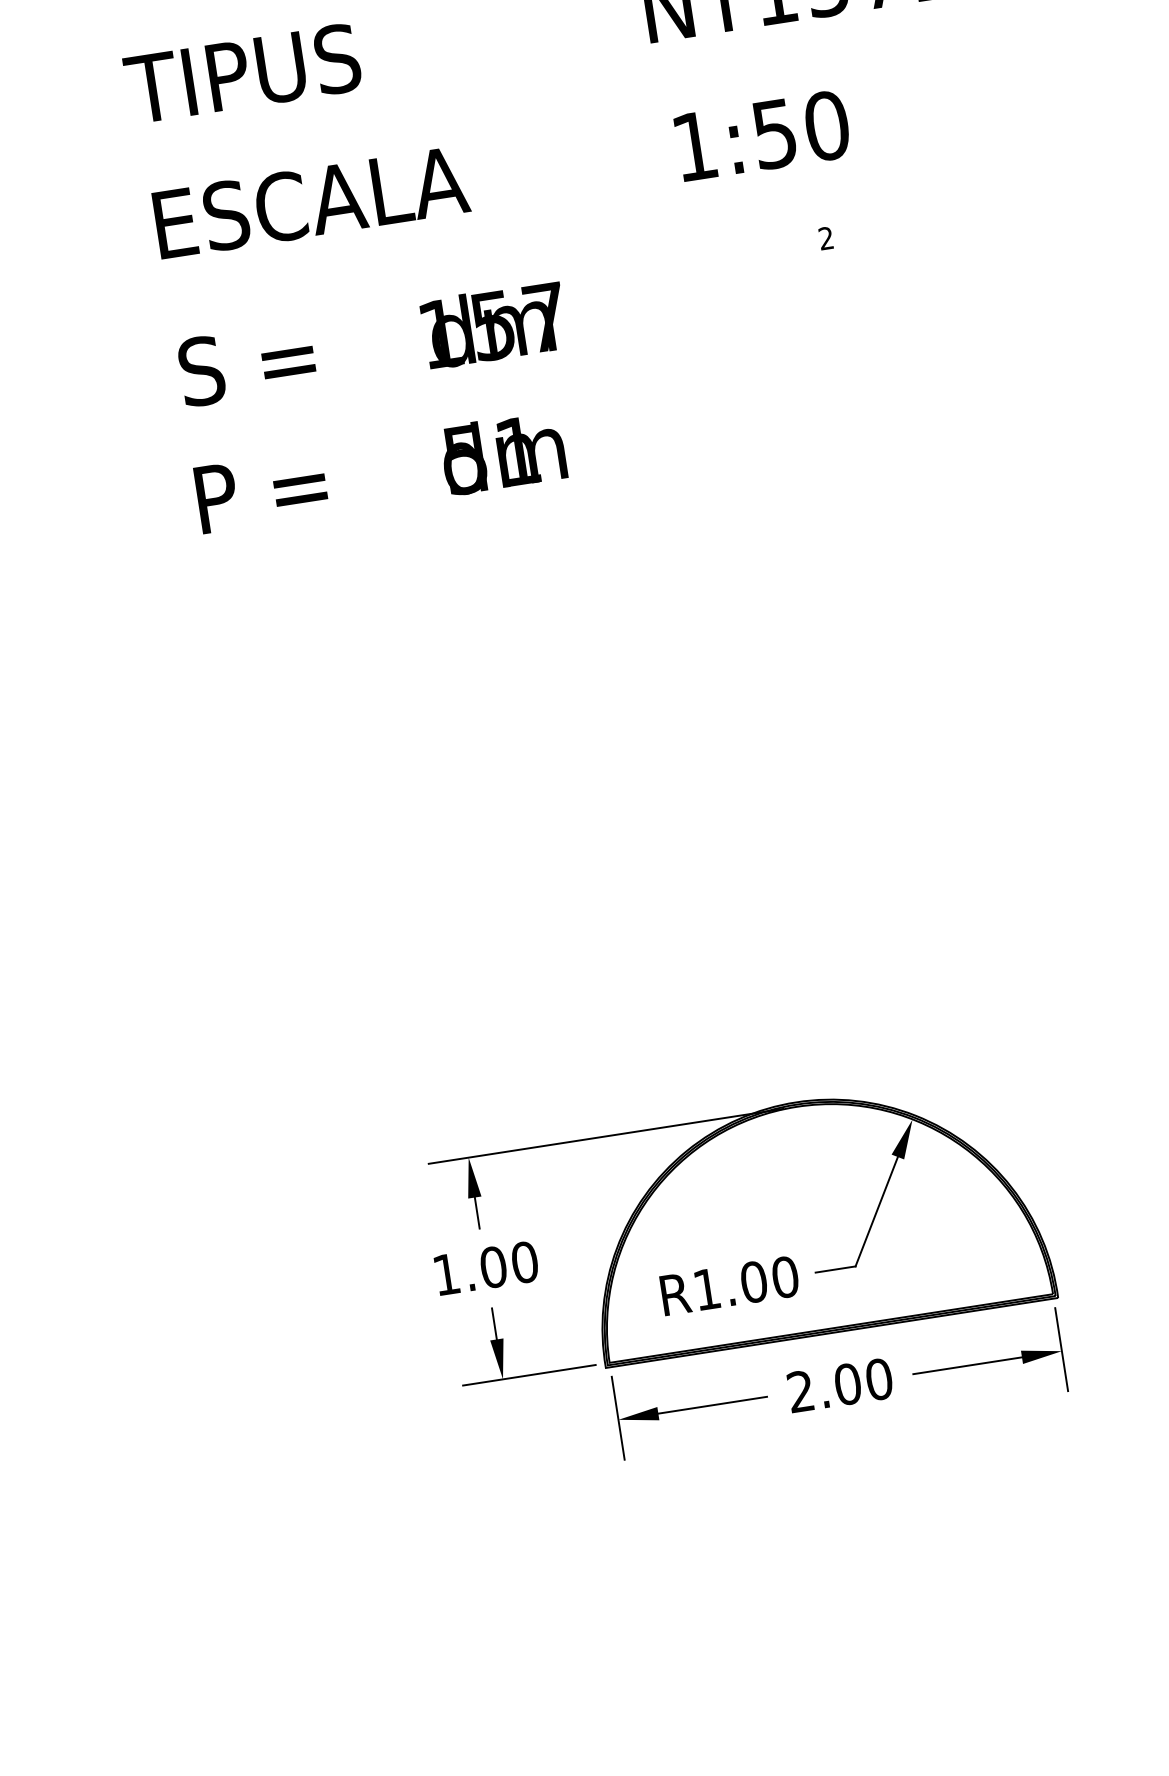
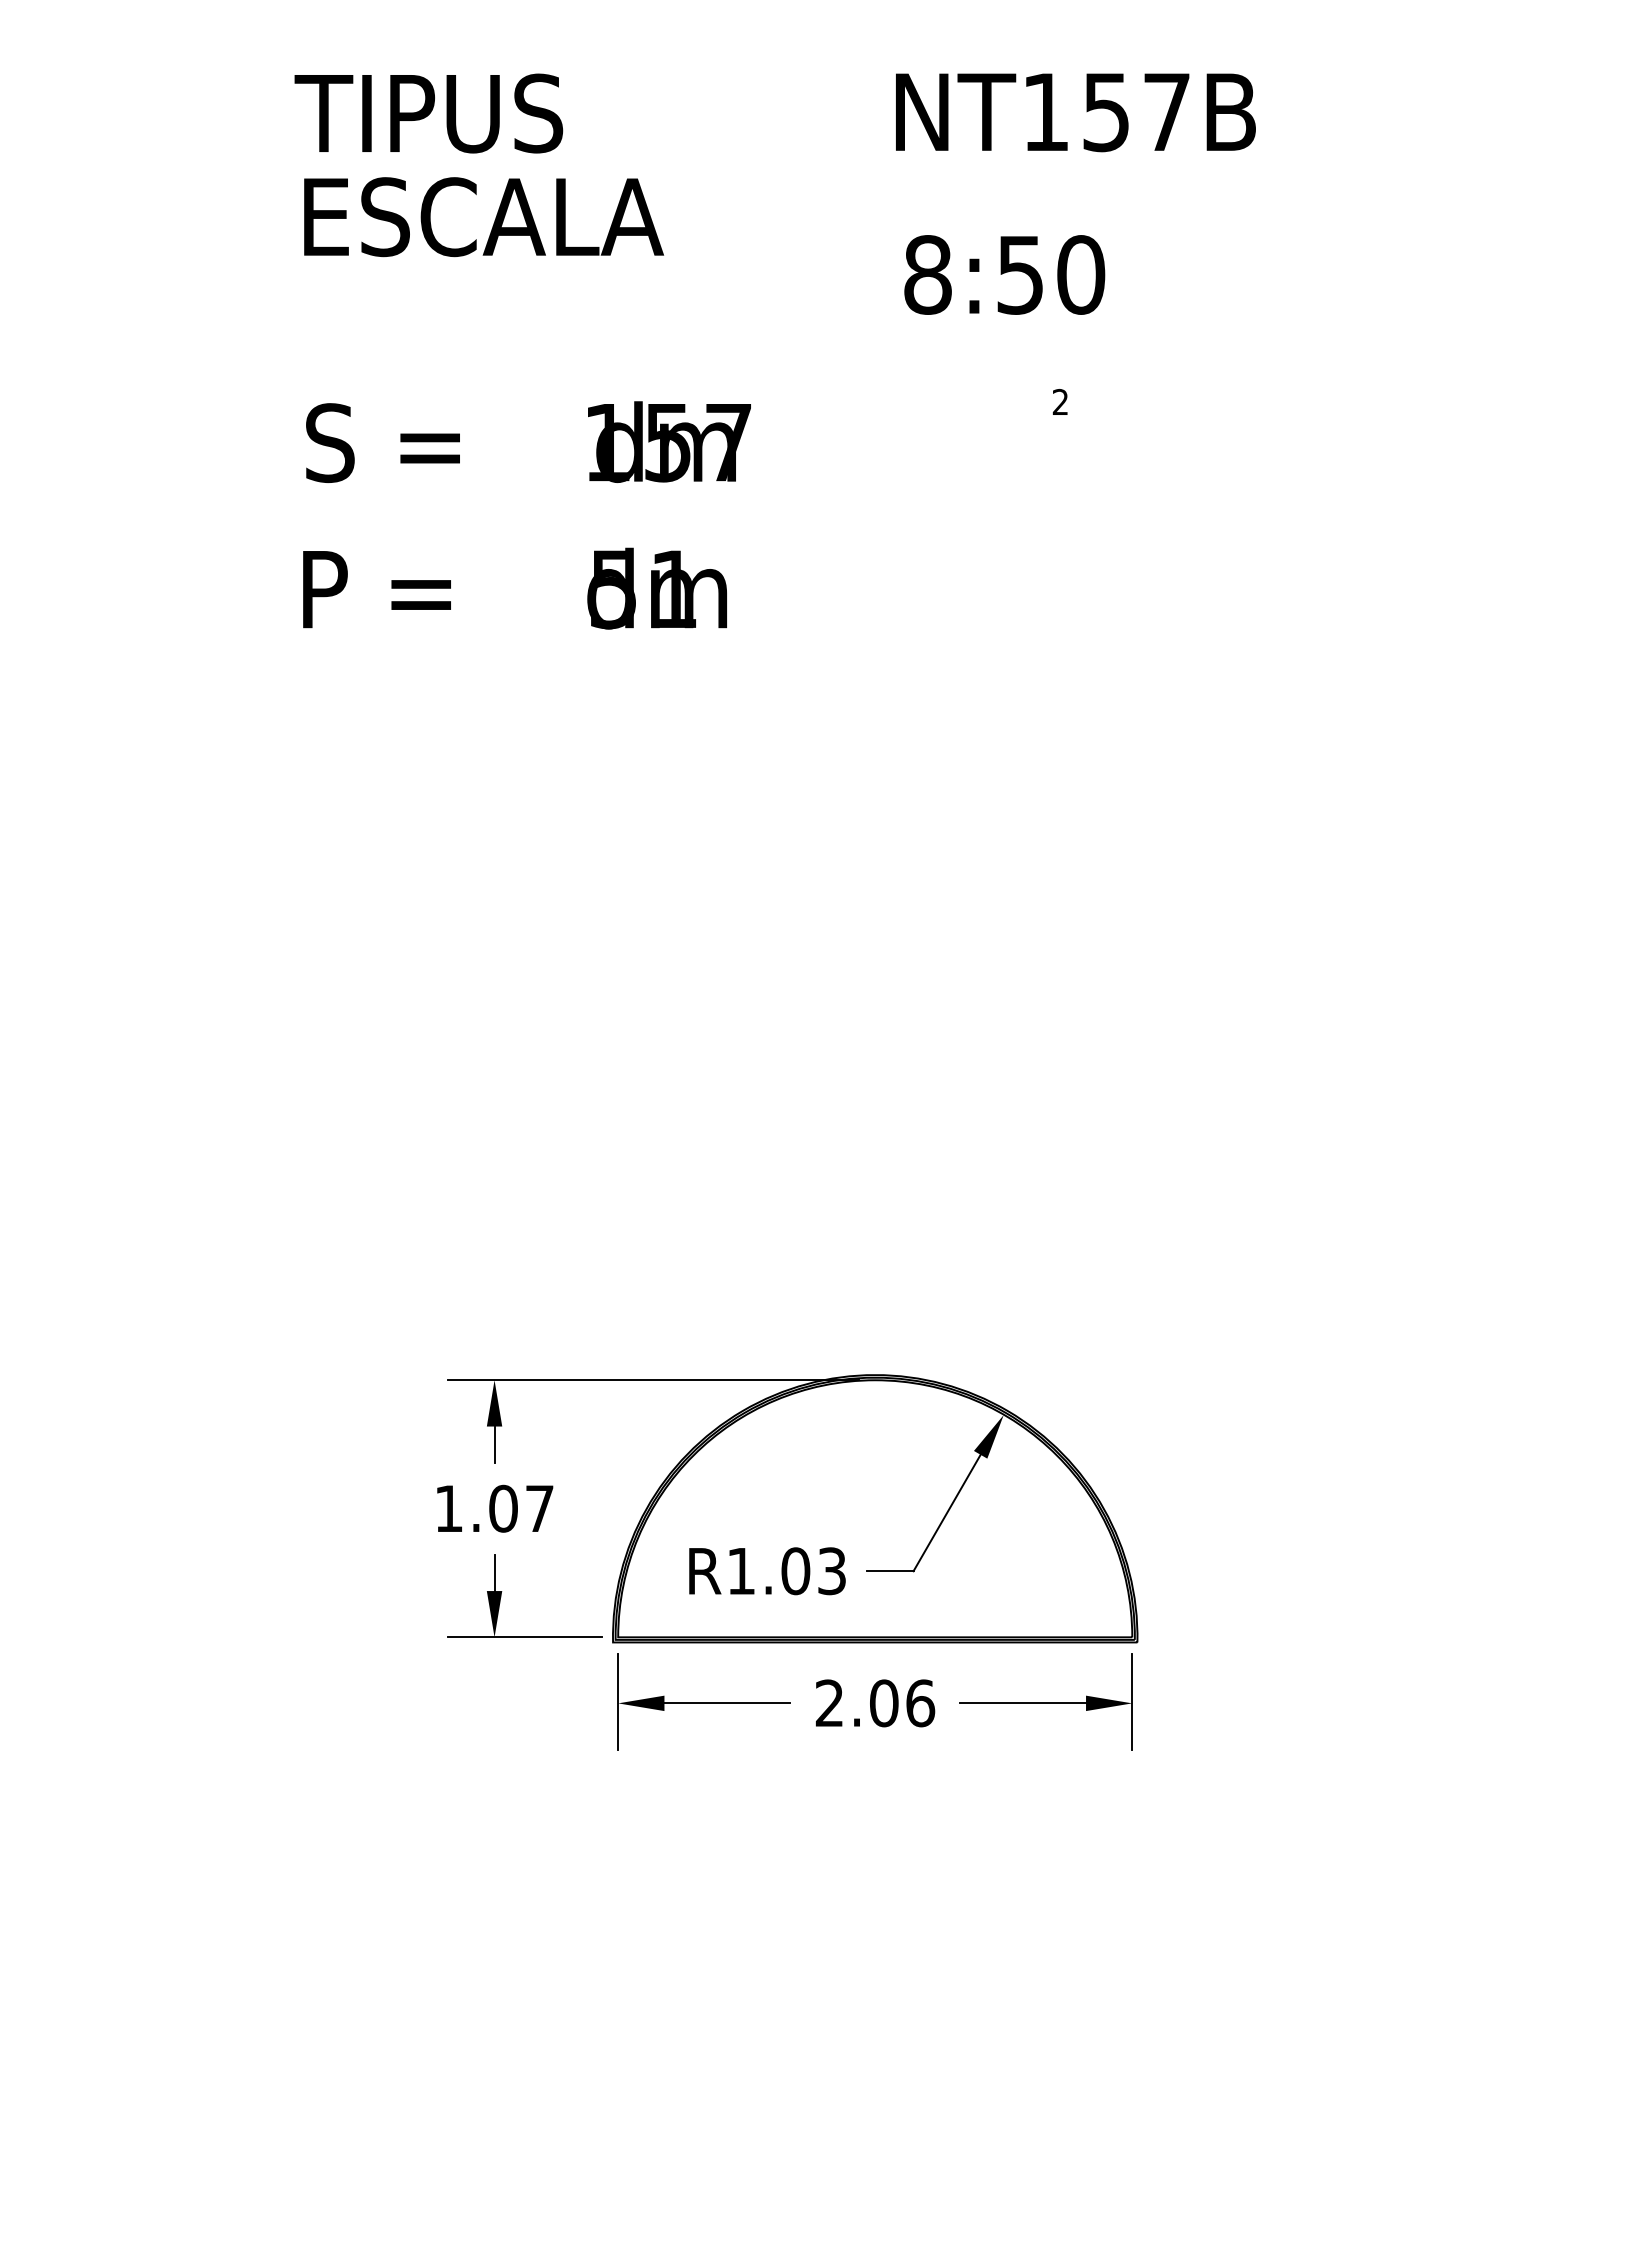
text: (694, 146) -> (927, 274), 1:50 -> 8:50
text: (311, 202) -> (483, 217), moved
text: (524, 1262) -> (539, 1508), 1.00 -> 1.07
text: (784, 1277) -> (831, 1571), R1.00 -> R1.03
text: (879, 1379) -> (920, 1703), 2.00 -> 2.06

